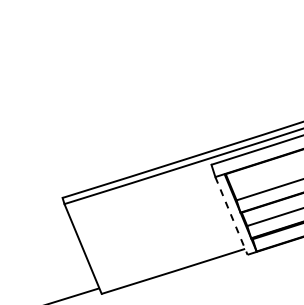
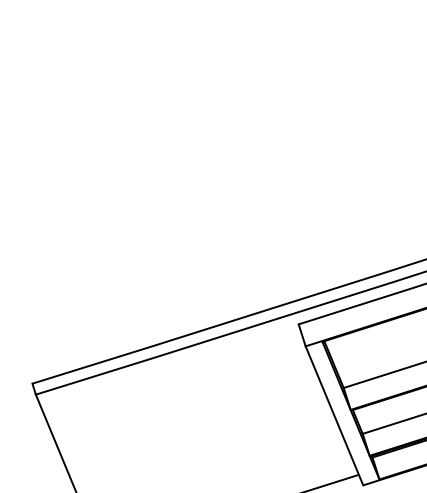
line: (231, 216) -> (334, 416), dashed -> solid

